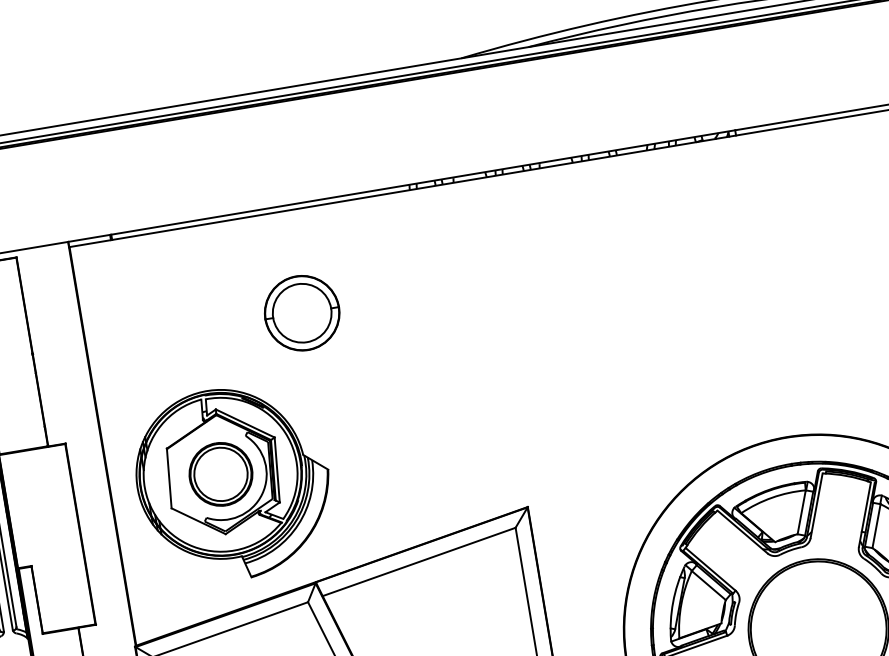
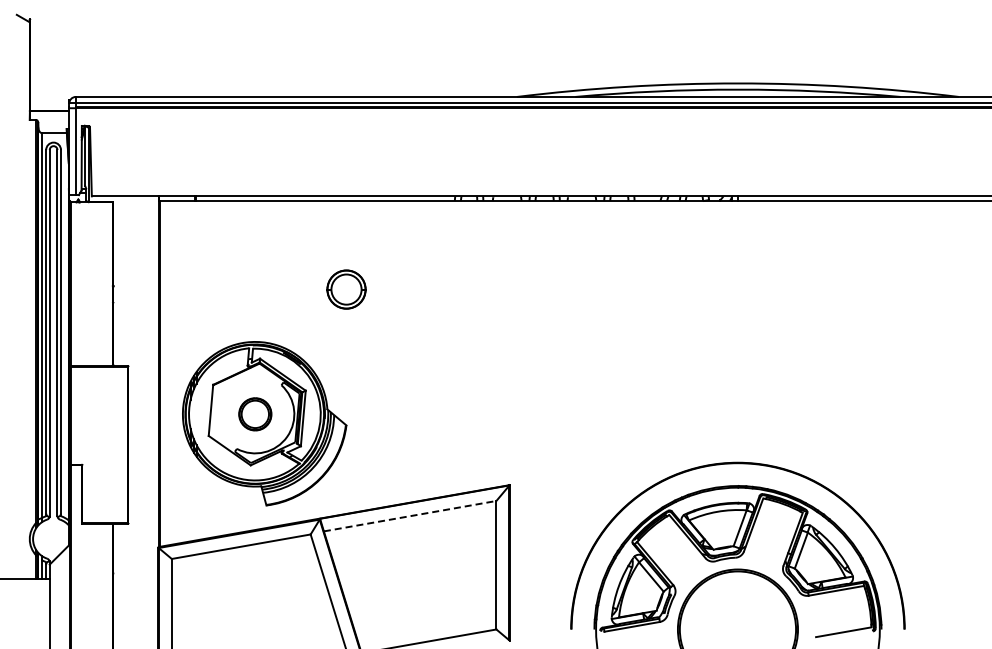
part: (302, 313) -> (346, 289), size x0.6
part: (221, 474) -> (255, 414), size x0.6
line: (419, 562) -> (410, 516), solid -> dashed

